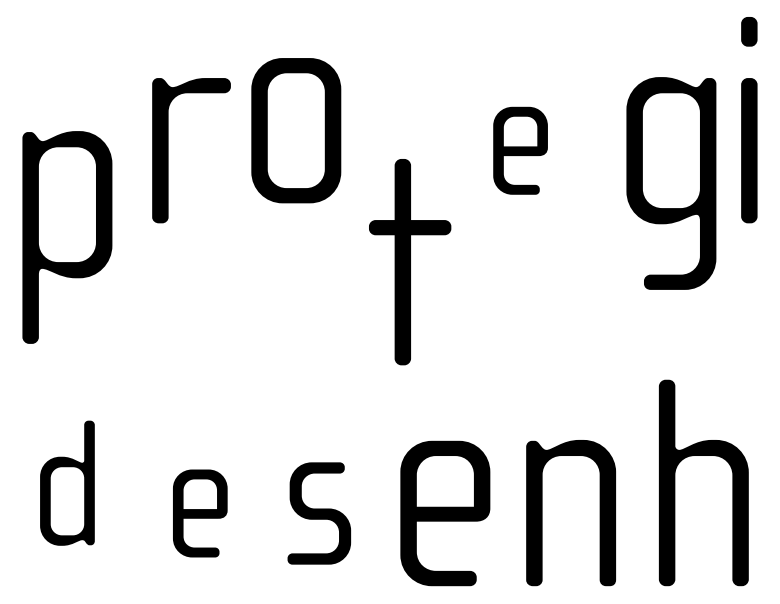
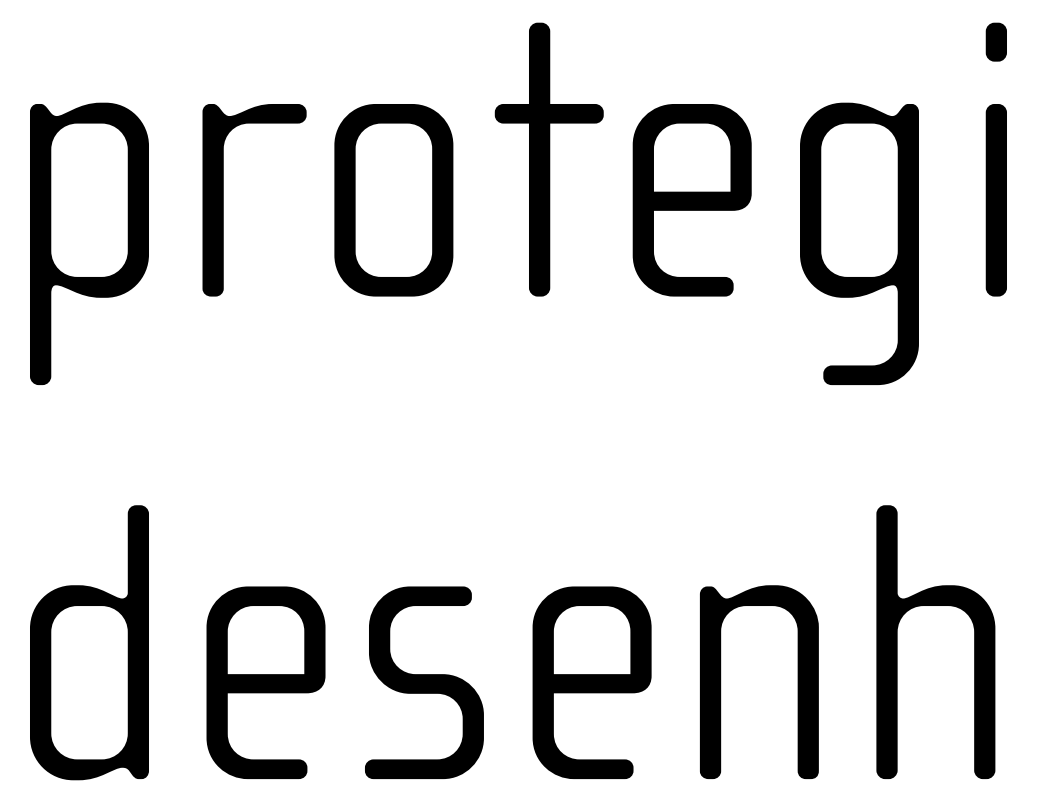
part: (296, 130) -> (394, 200), moved
part: (520, 150) -> (692, 200), size x1.67
part: (671, 183) -> (859, 243), moved
part: (67, 237) -> (89, 243), moved
part: (410, 262) -> (549, 160), moved
part: (67, 482) -> (89, 641), size x1.67
part: (200, 513) -> (266, 682), size x1.67
part: (319, 513) -> (424, 682), size x1.43

